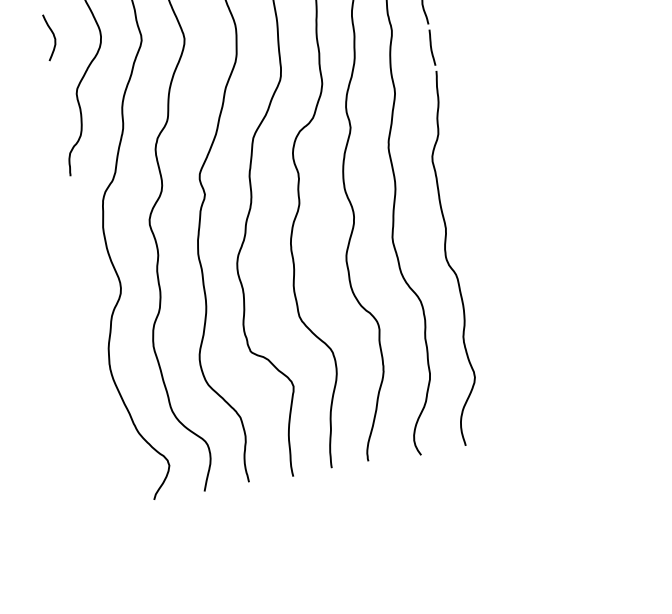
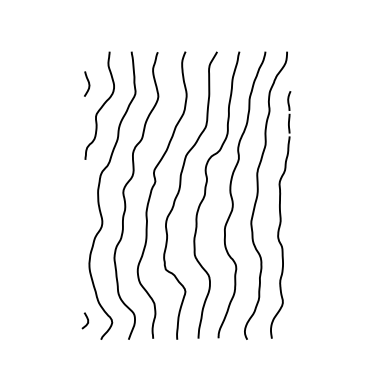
curve: (123, 468) -> (87, 320), added

